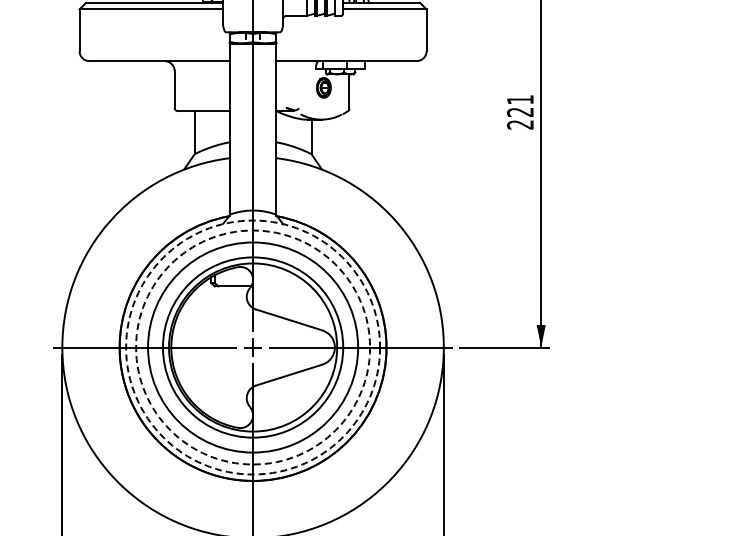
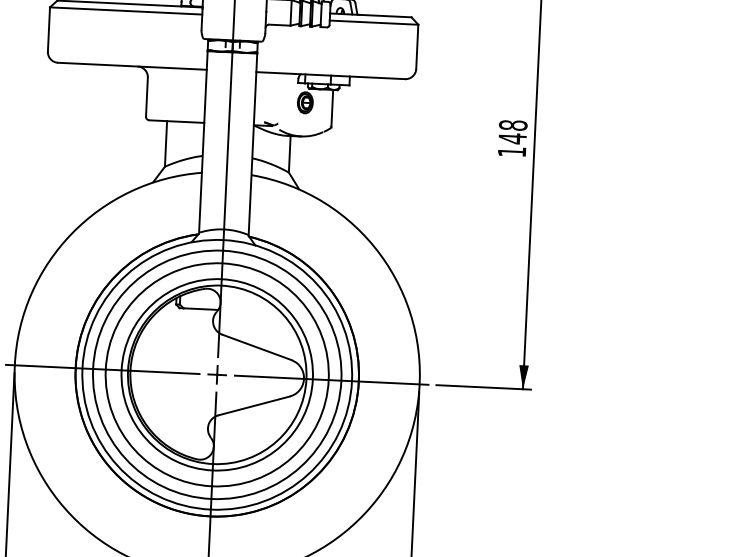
text: (519, 112) -> (511, 138), 221 -> 148
circle: (253, 347) -> (217, 374), dashed -> solid
circle: (253, 347) -> (217, 374), dashed -> solid

